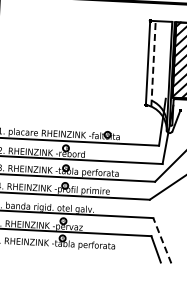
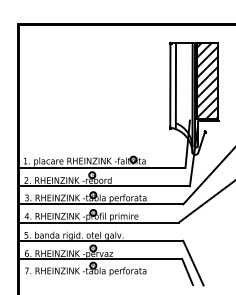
line: (153, 64) -> (175, 86), dashed -> solid
line: (162, 240) -> (193, 262), dashed -> solid

